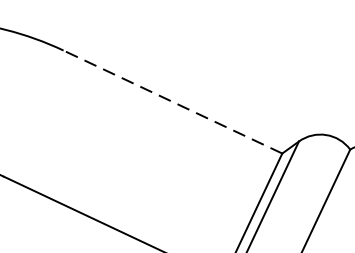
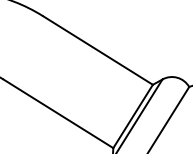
line: (173, 101) -> (98, 50), dashed -> solid

